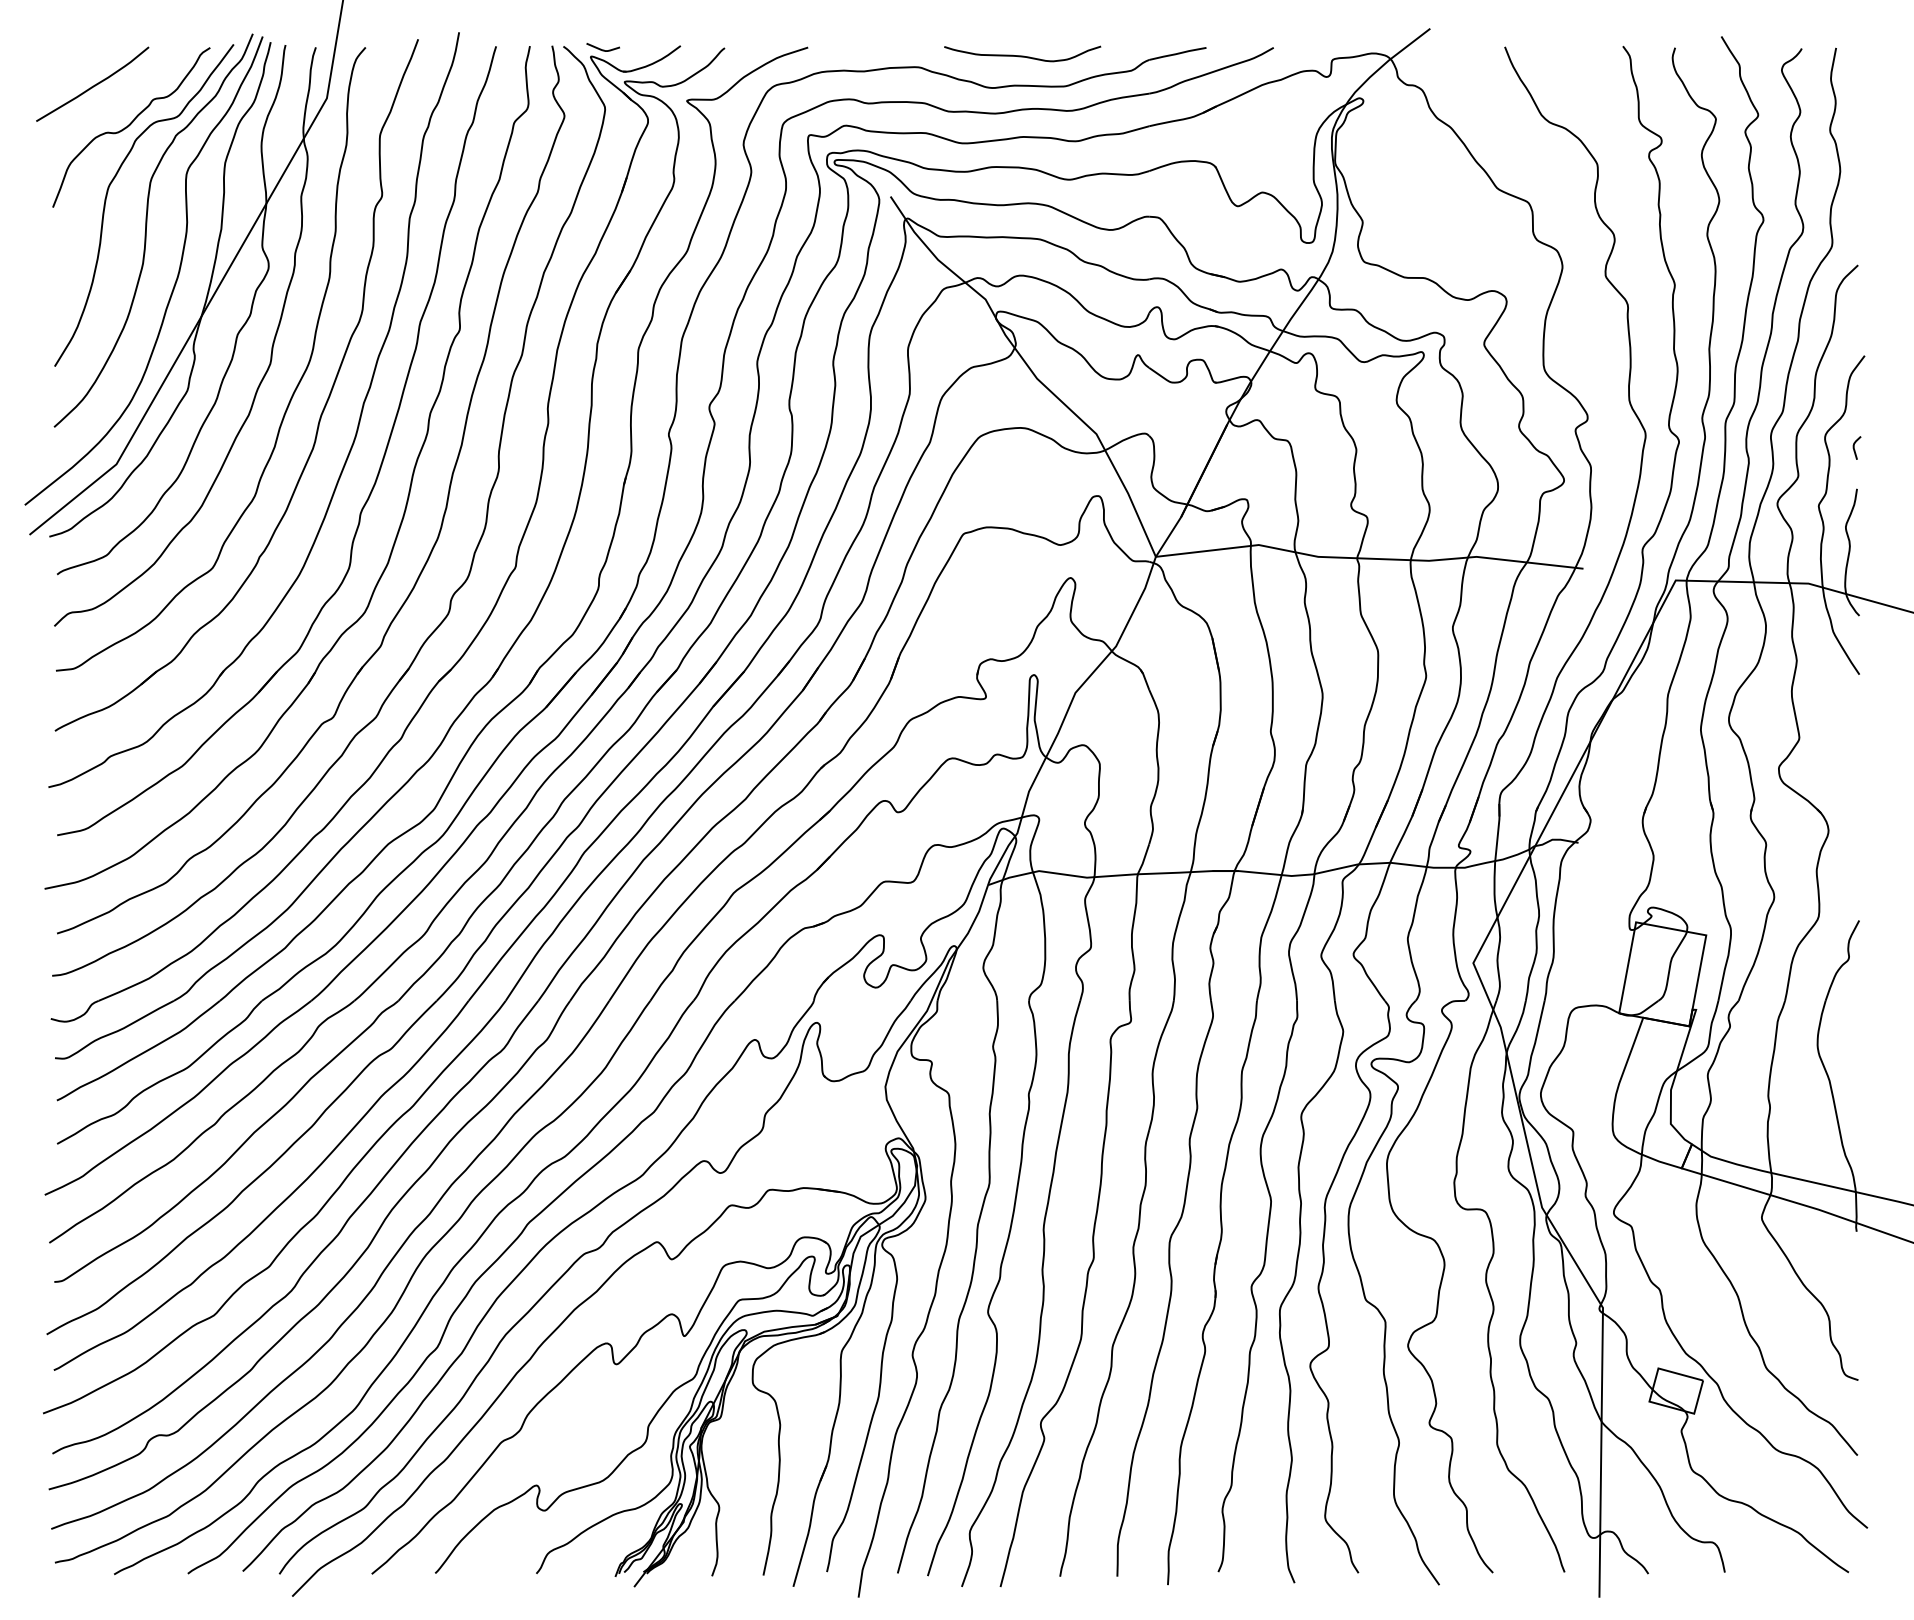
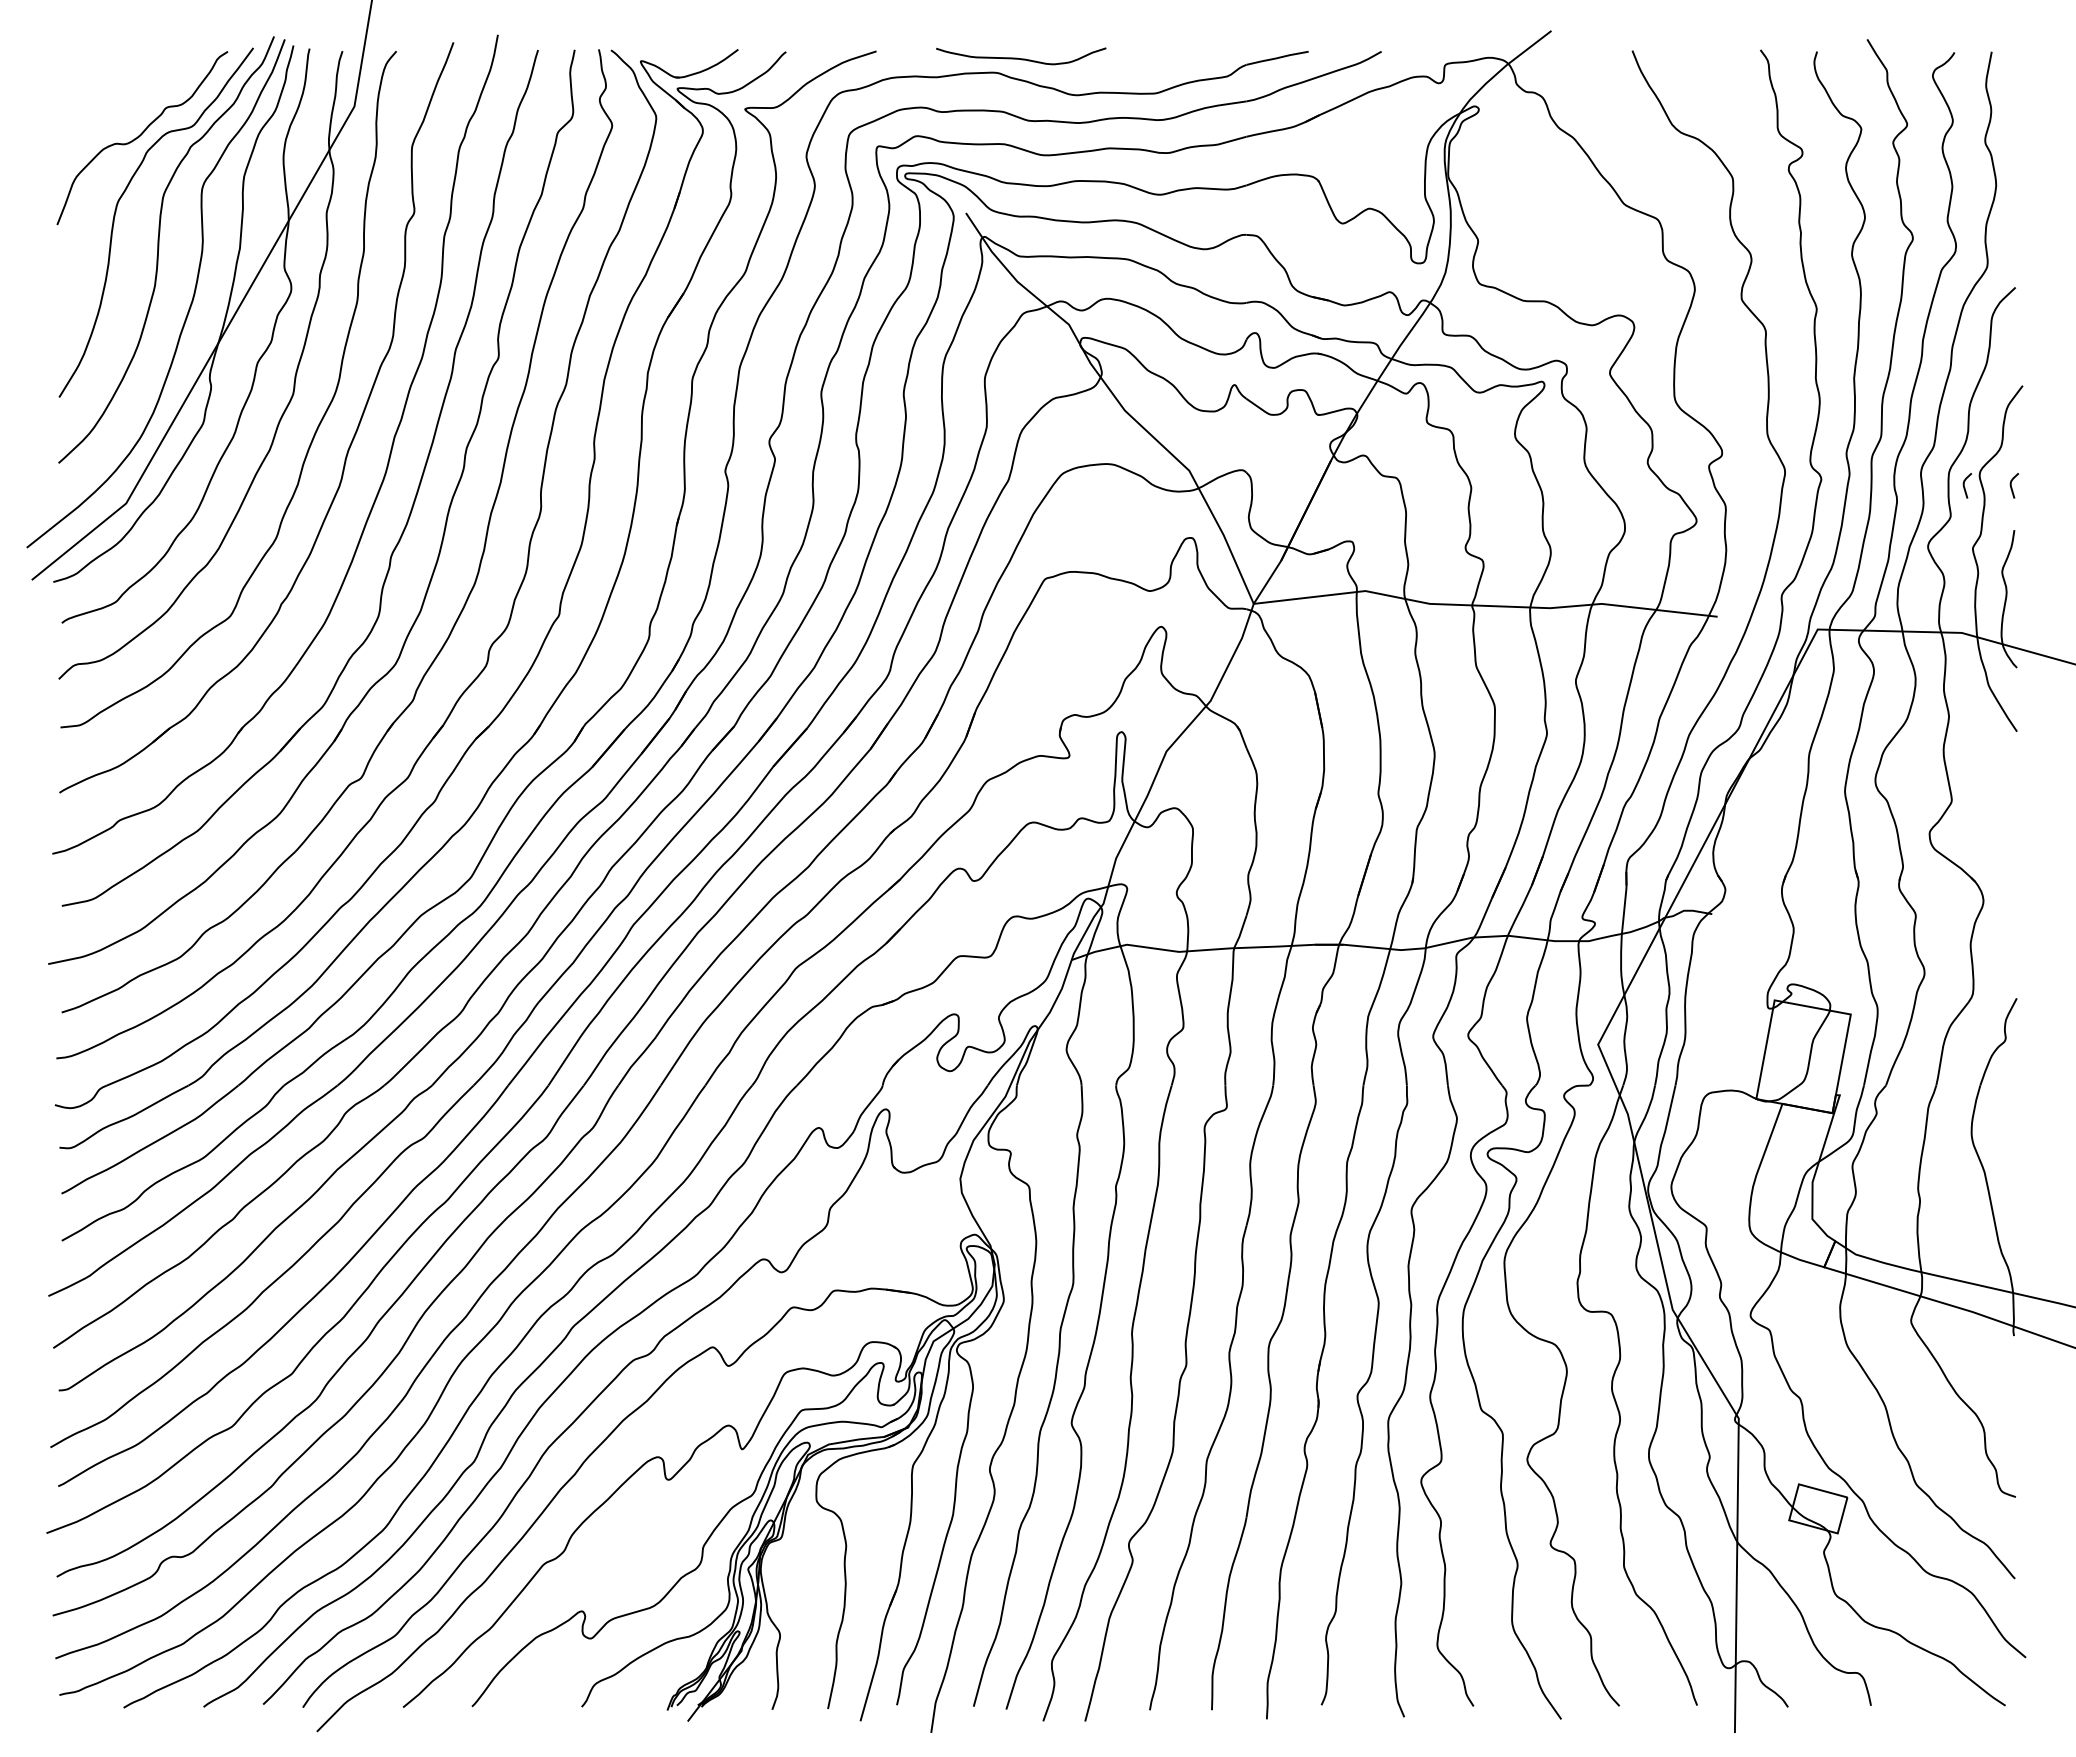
curve: (603, 49) -> (654, 53), removed
curve: (1022, 55) -> (1021, 58), moved
curve: (94, 84) -> (102, 91), removed
curve: (1811, 447) -> (1964, 485), added

